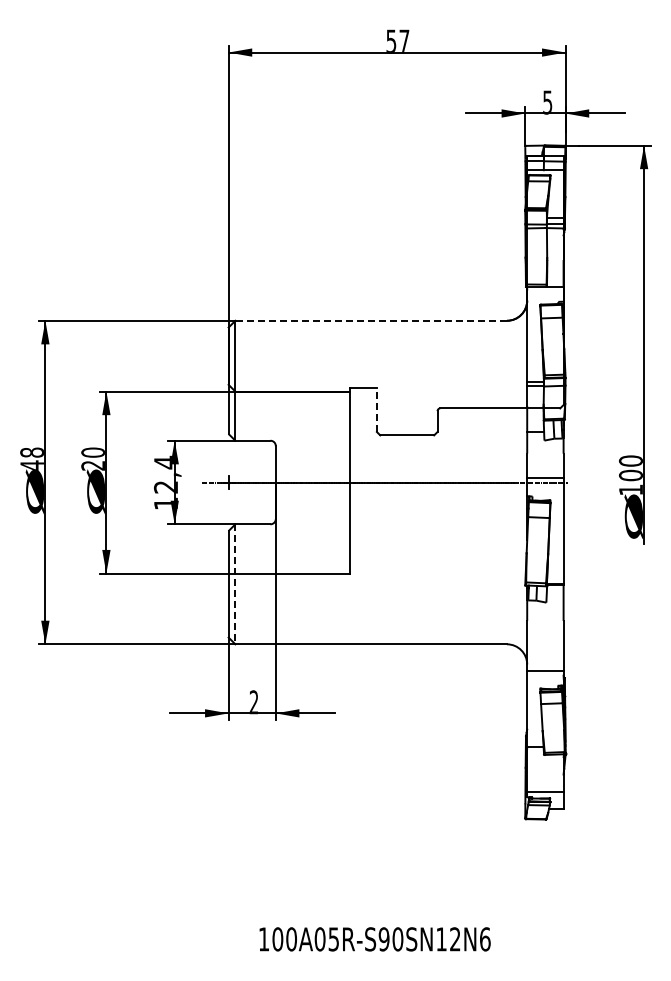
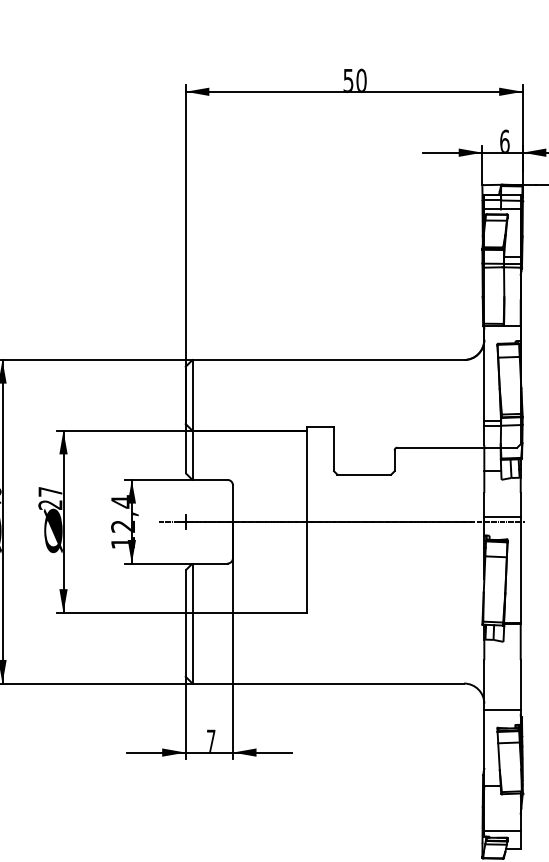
text: (404, 40) -> (361, 79), 57 -> 50
text: (547, 102) -> (504, 141), 5 -> 6
line: (371, 320) -> (328, 359), dashed -> solid
line: (376, 410) -> (333, 449), dashed -> solid
text: (92, 452) -> (49, 491), 20 -> 27
line: (235, 584) -> (192, 623), dashed -> solid
text: (253, 702) -> (210, 741), 2 -> 7

